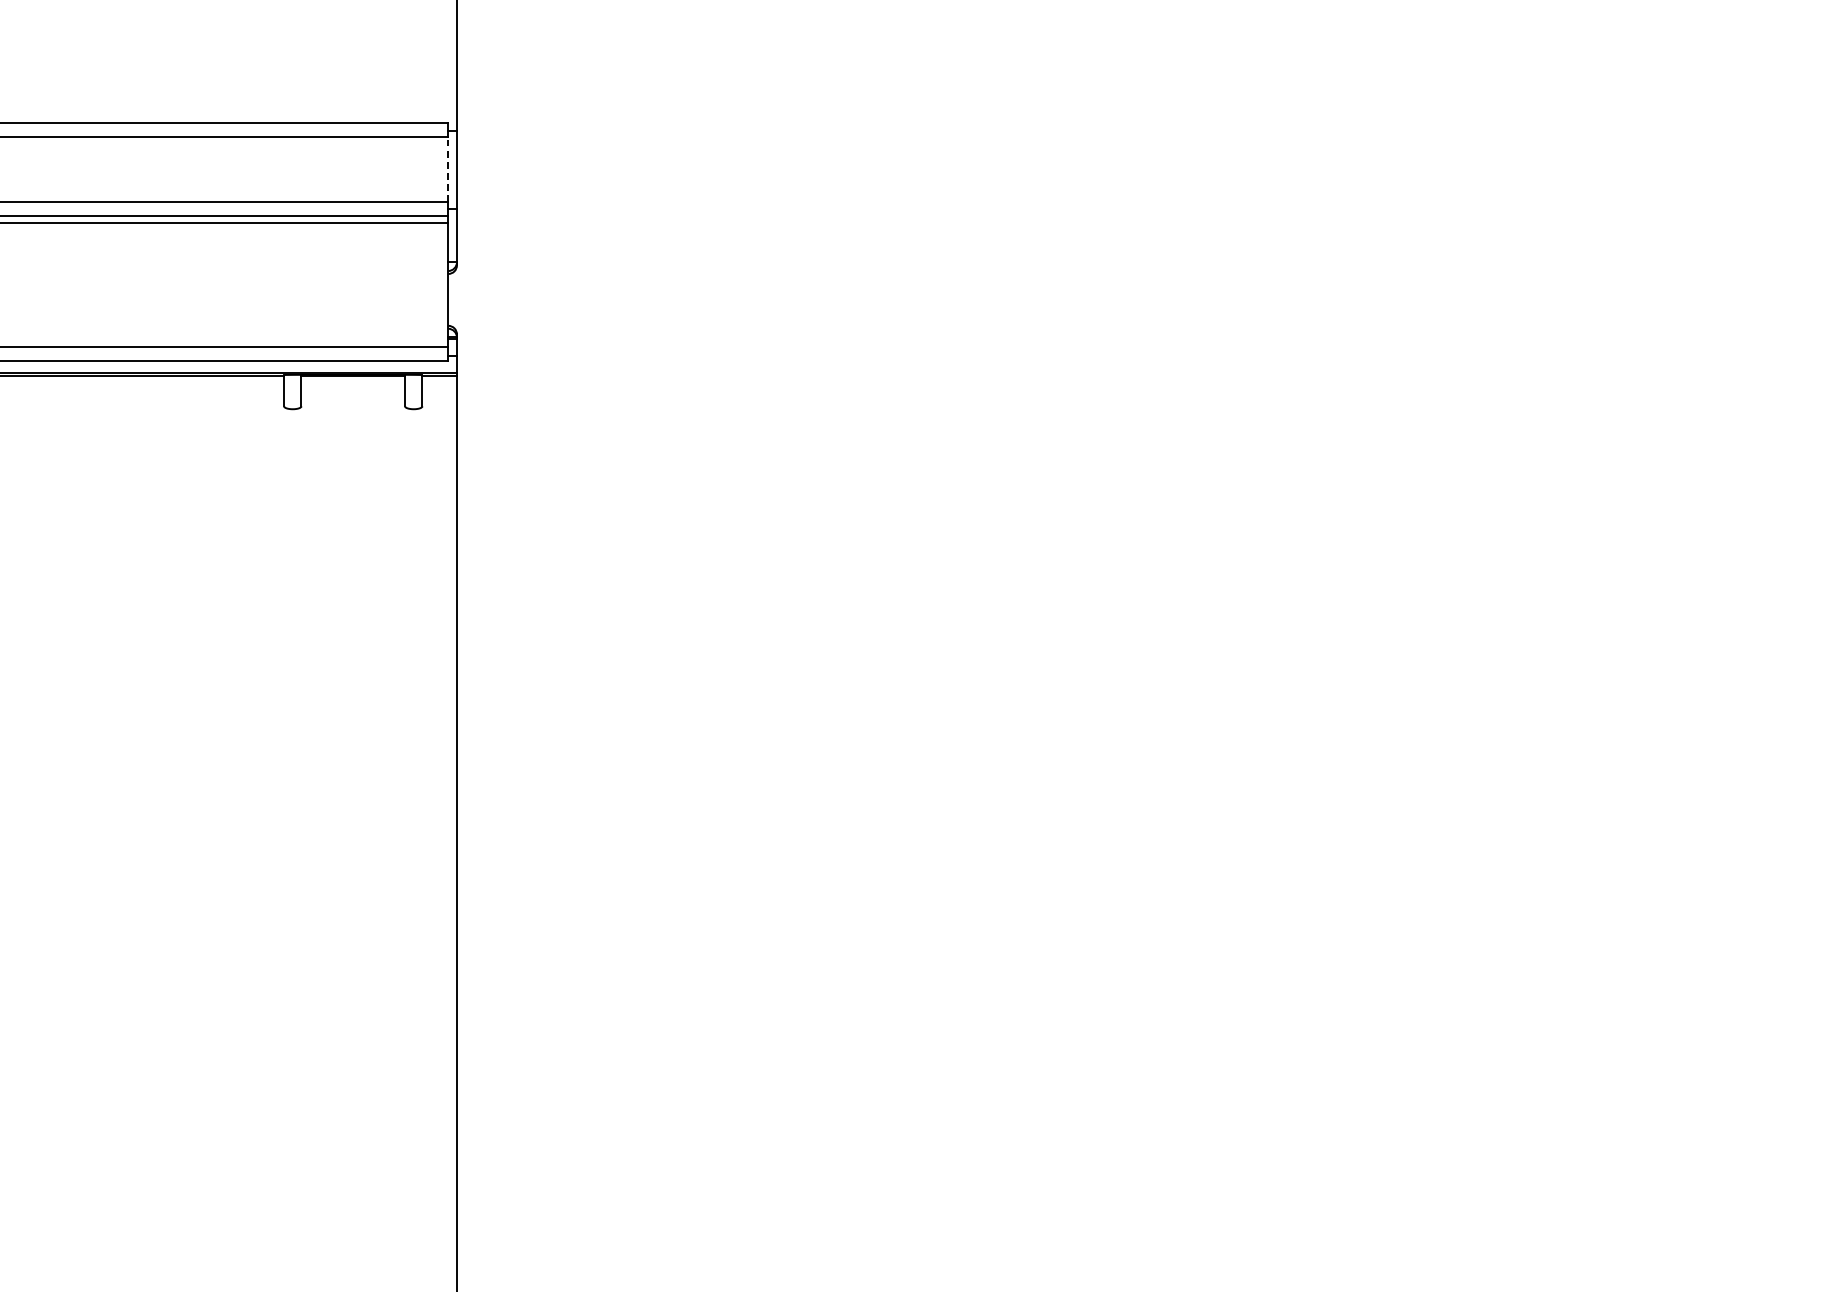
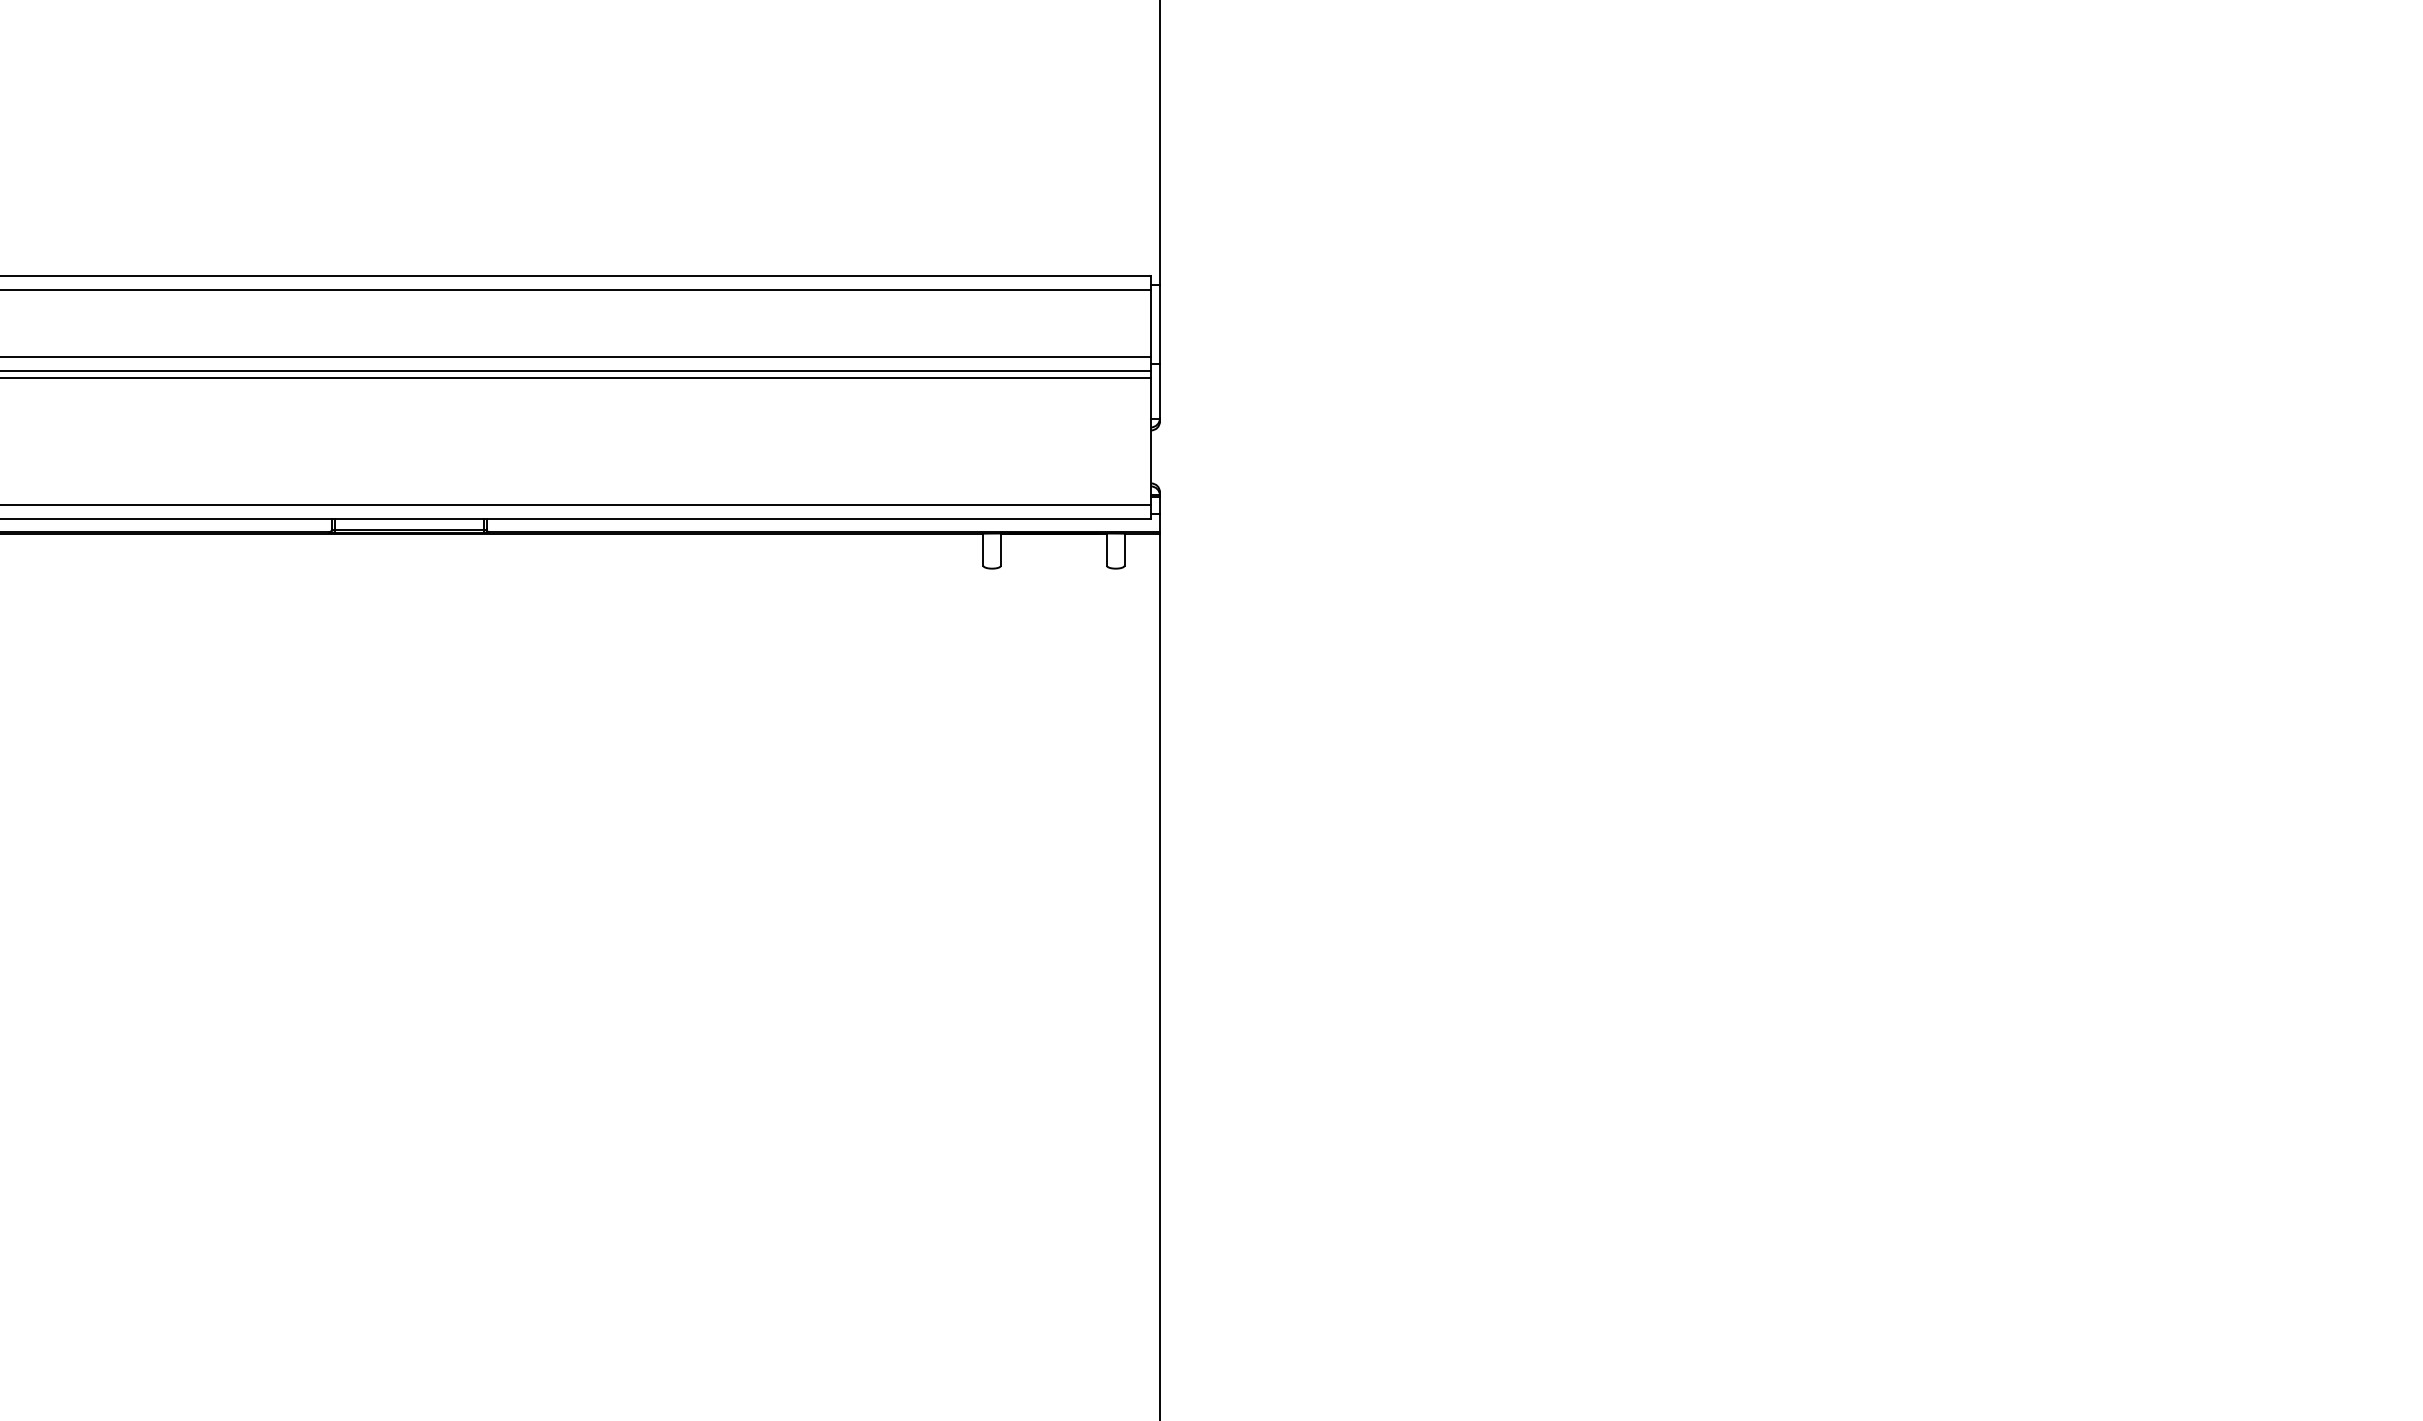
line: (448, 169) -> (1151, 323), dashed -> solid

